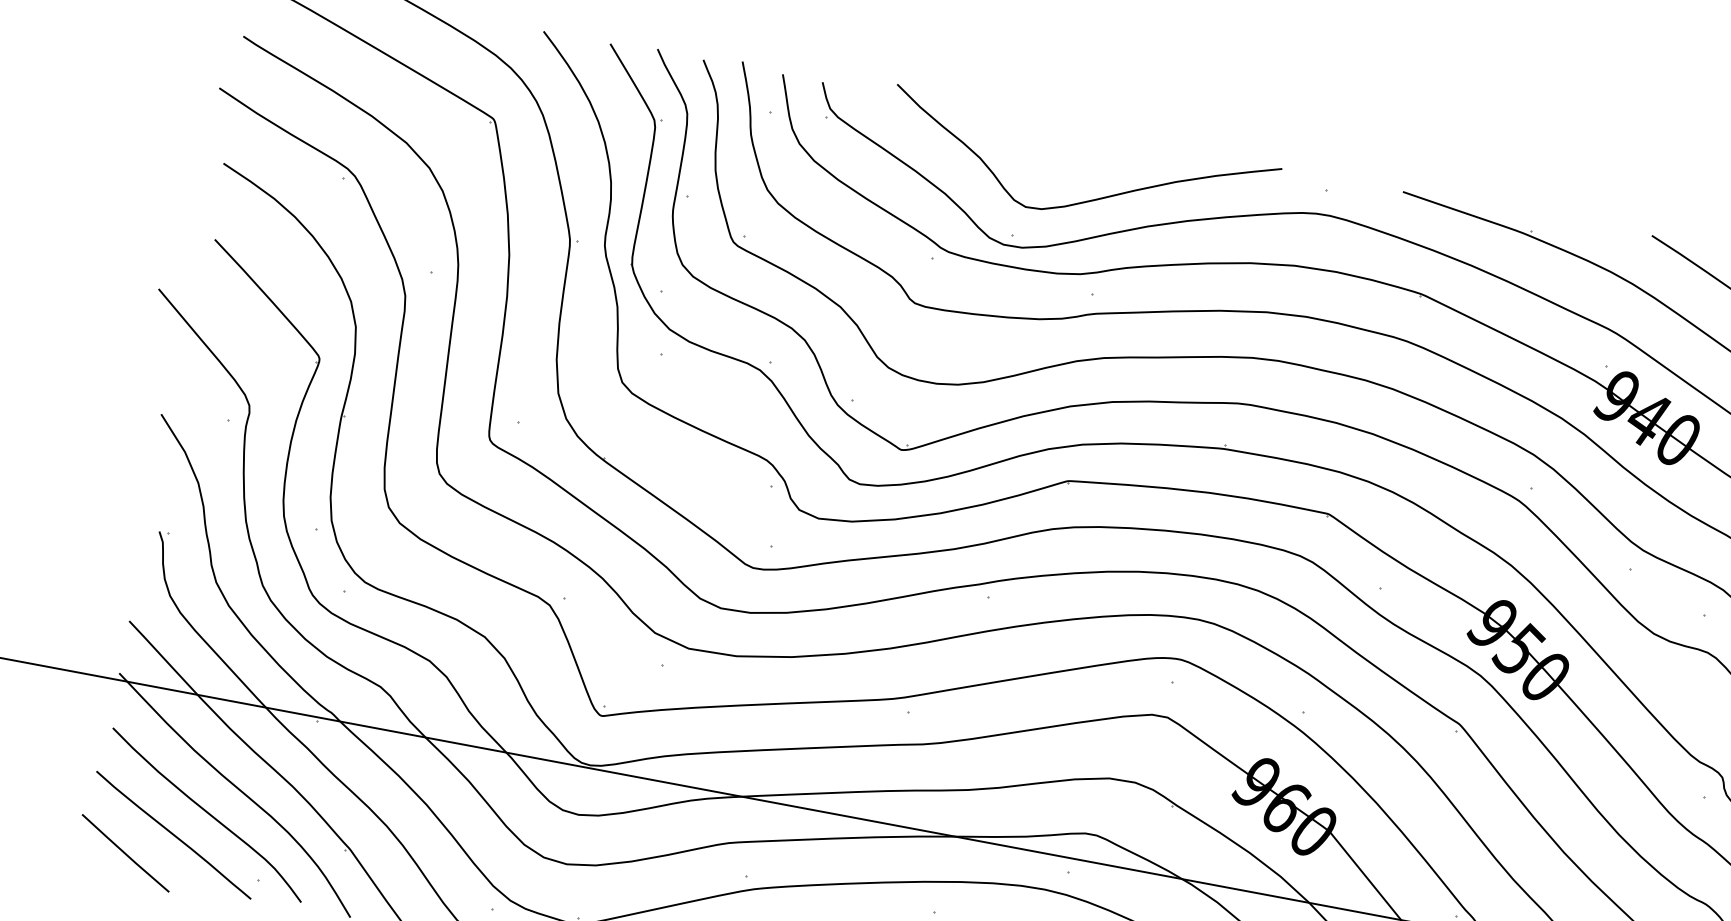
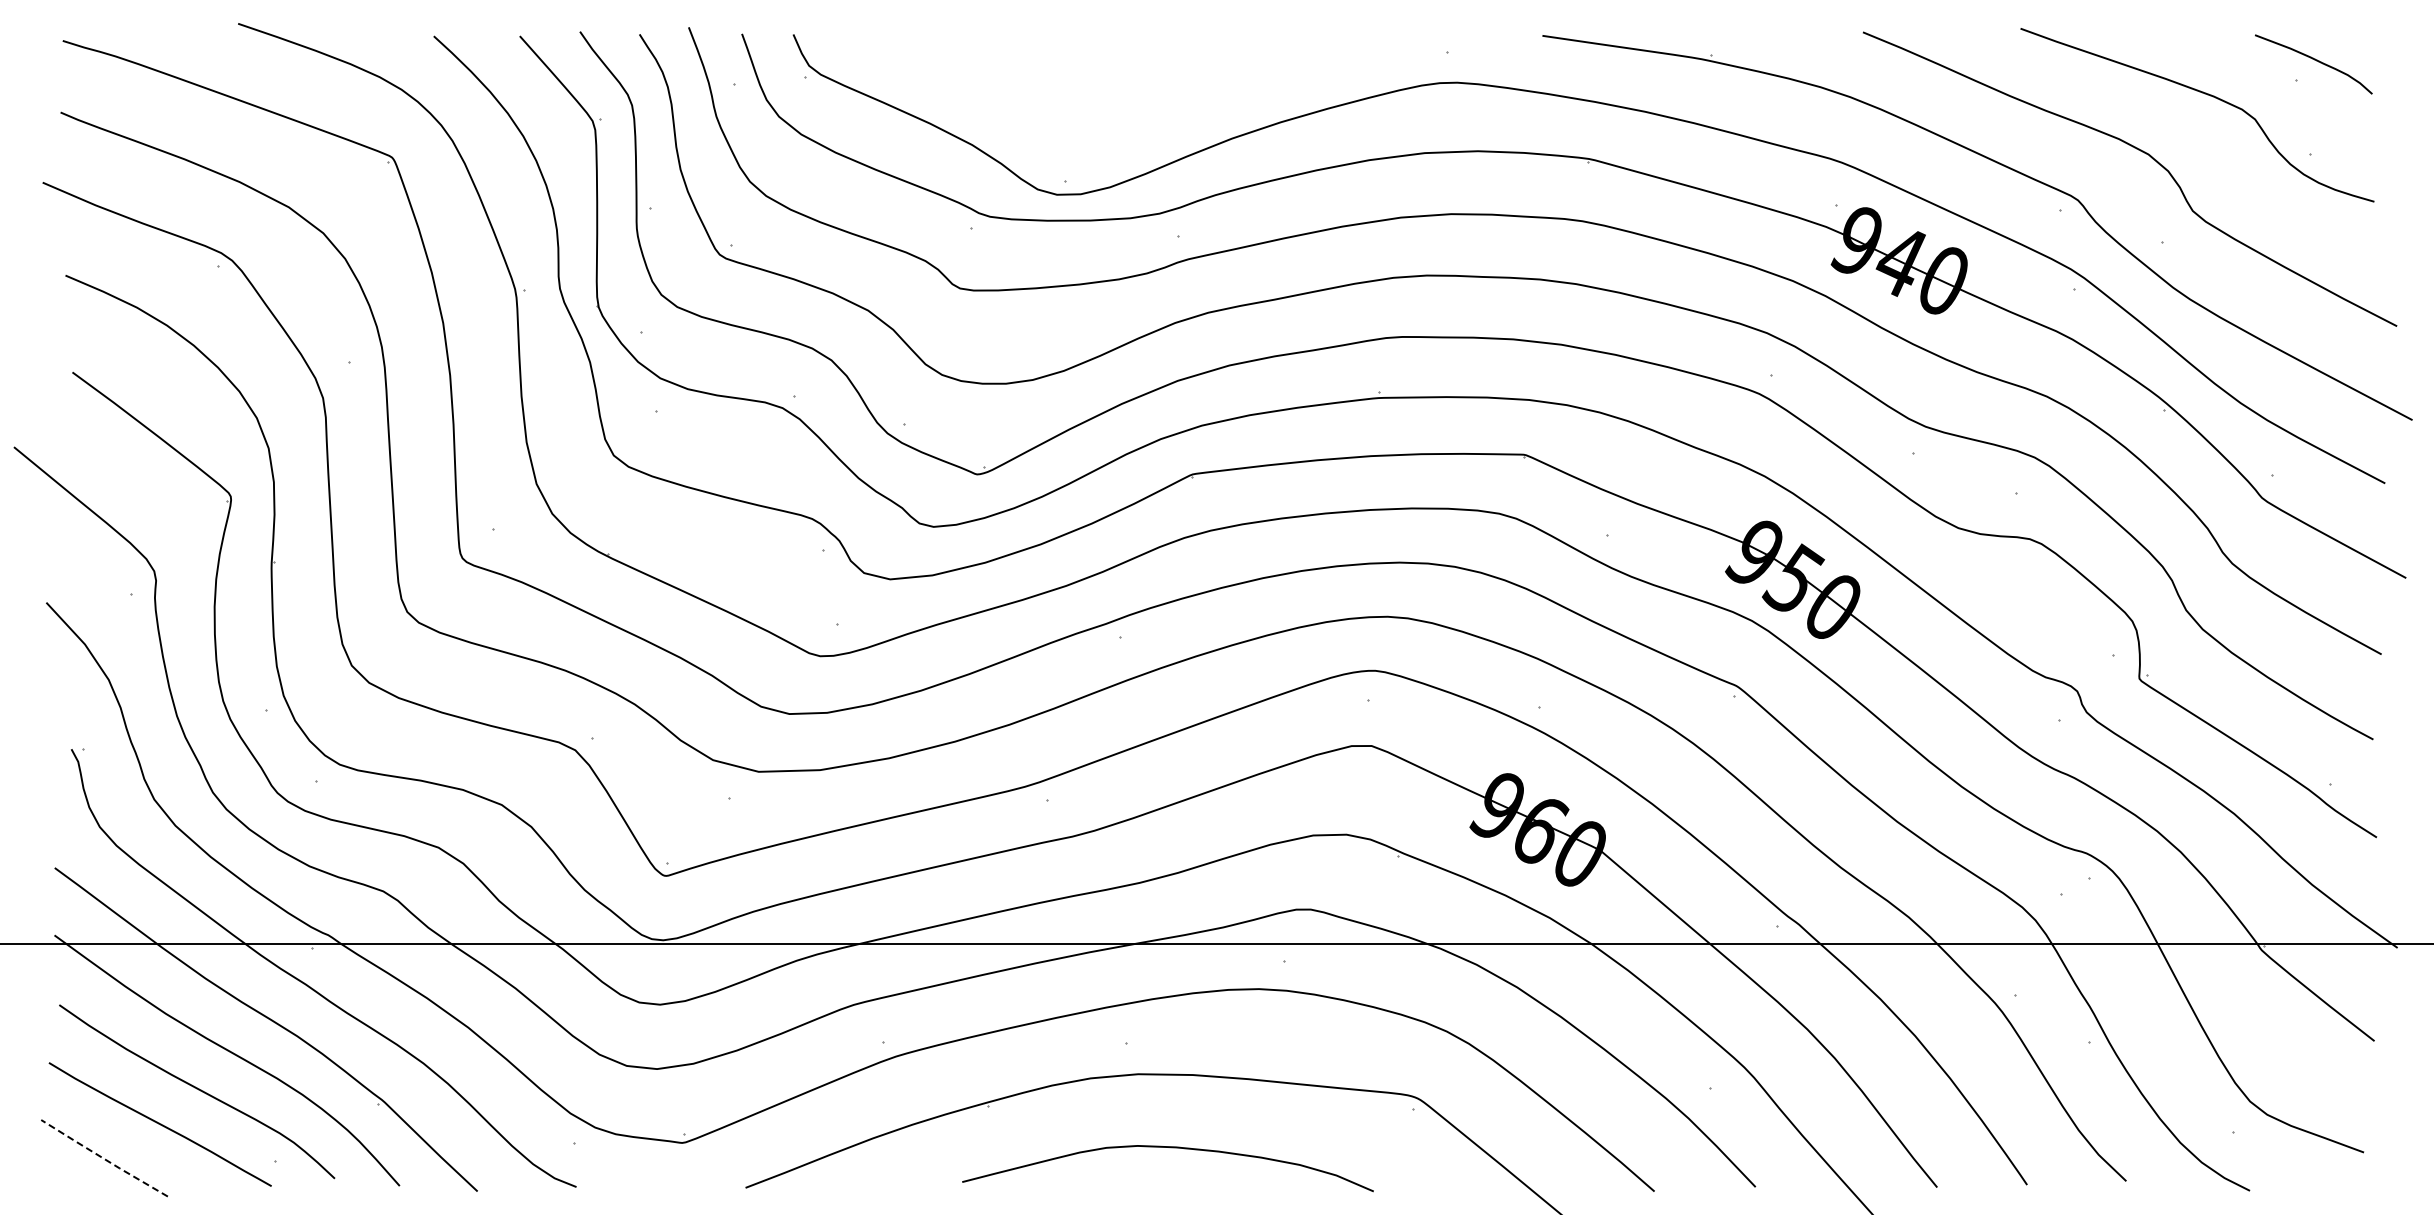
curve: (1086, 200) -> (1150, 120), removed
line: (124, 853) -> (103, 1158), solid -> dashed

